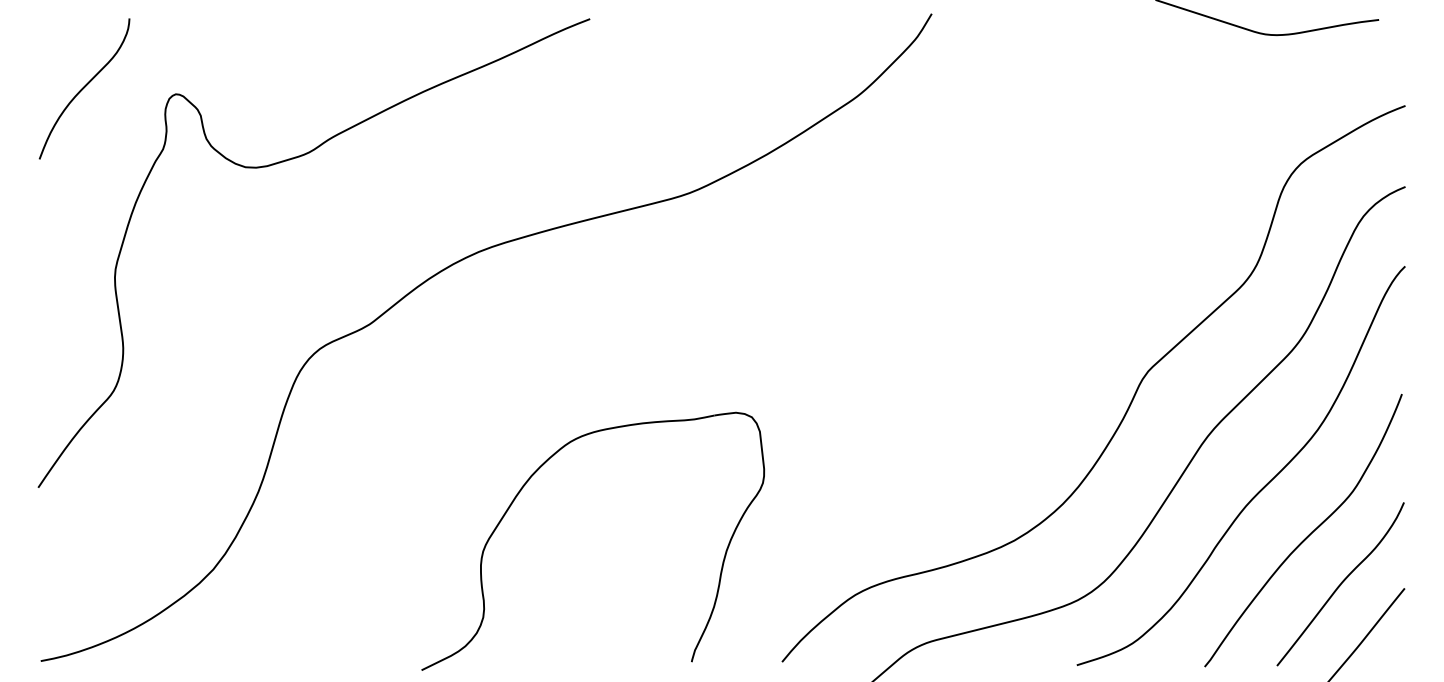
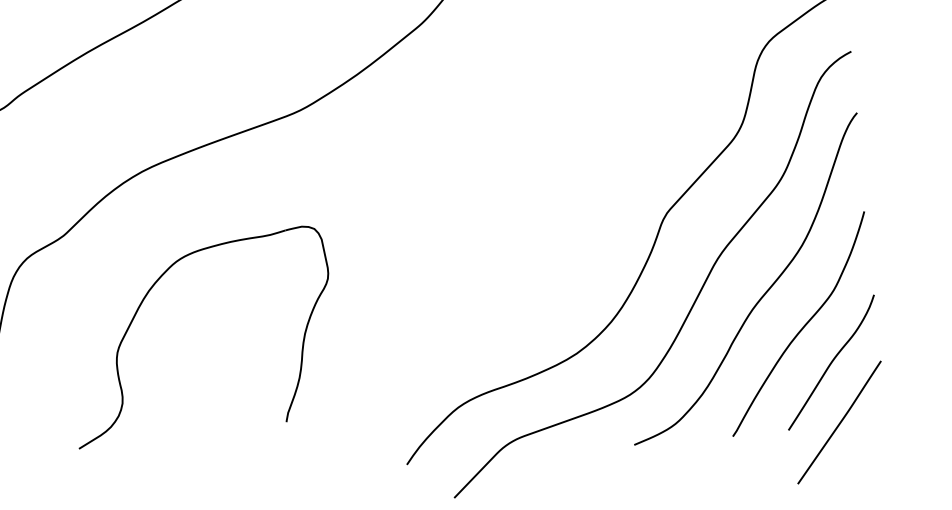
part: (520, 492) -> (141, 304), moved

